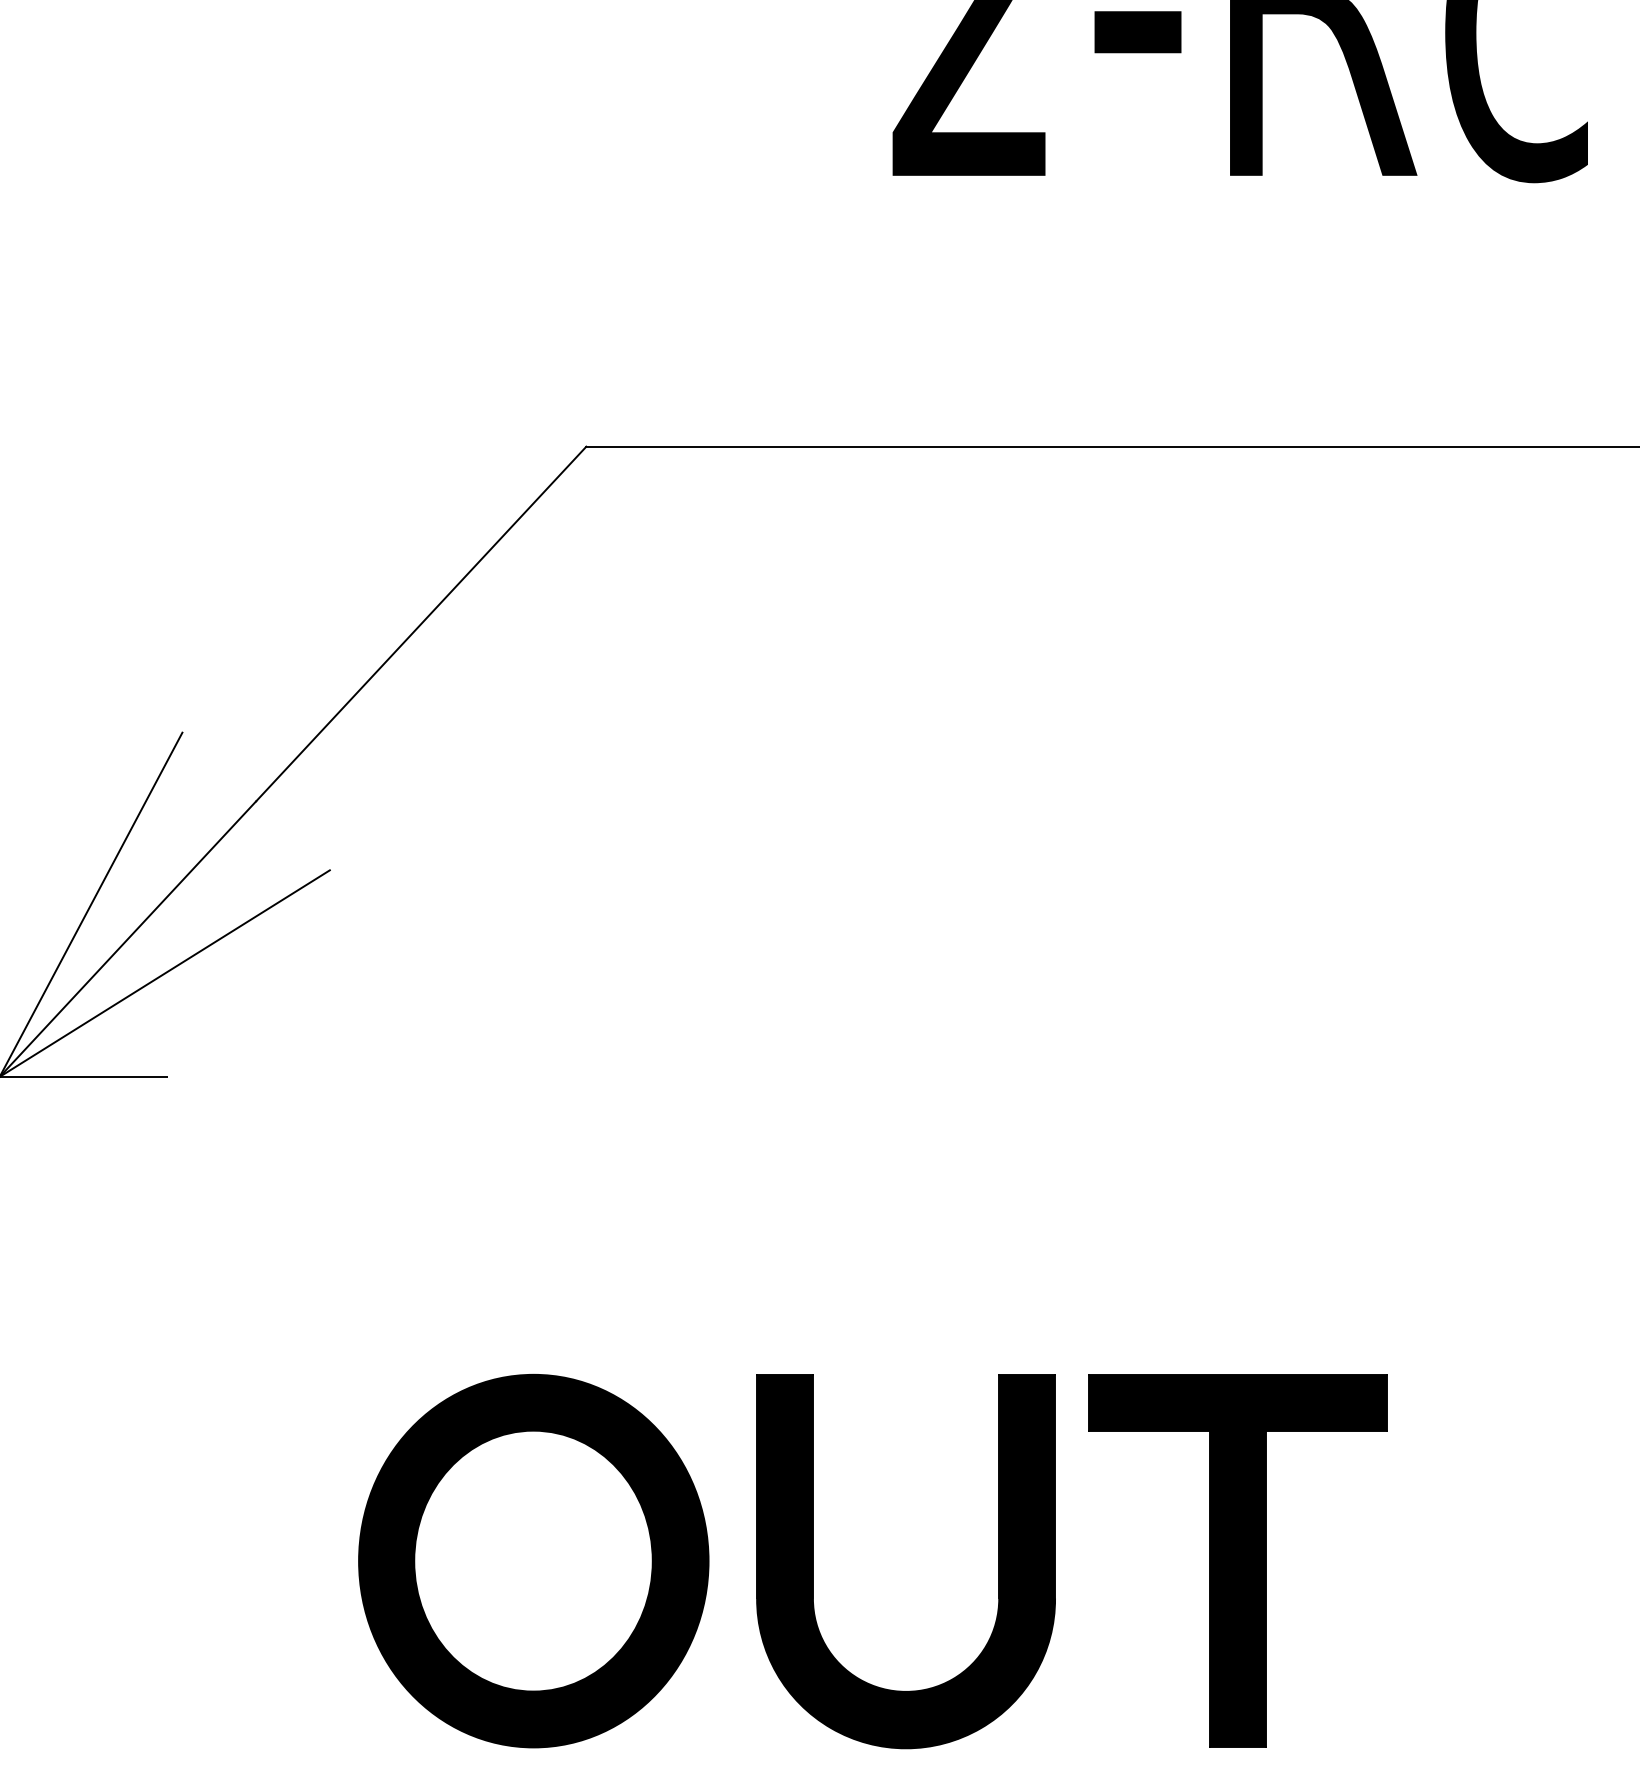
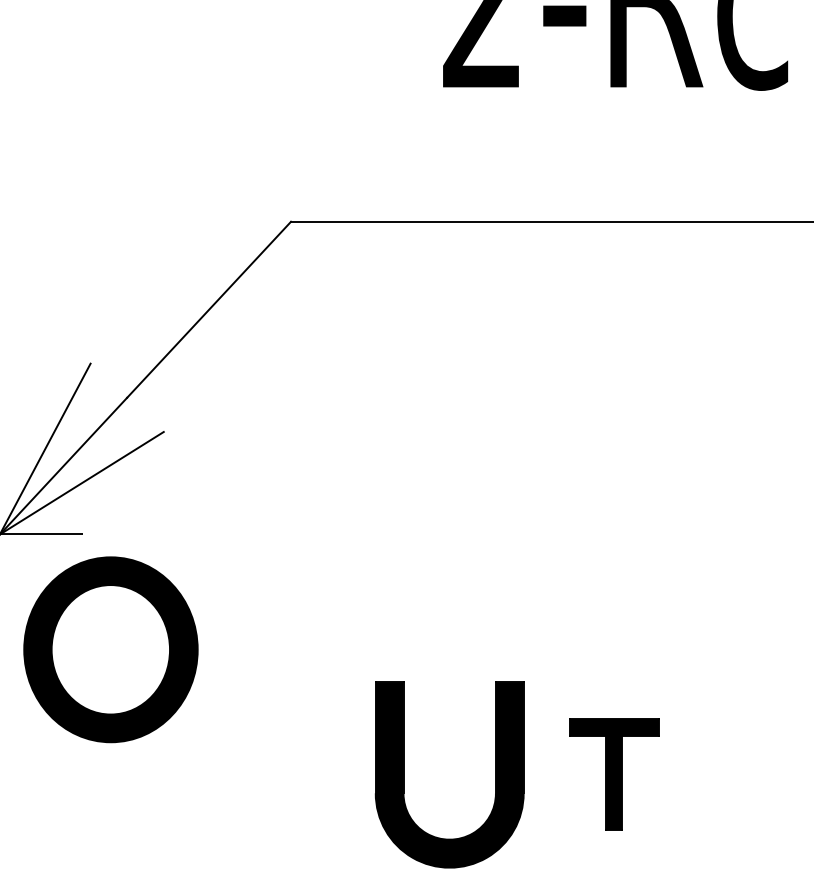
part: (532, 1560) -> (110, 649), moved
part: (1236, 1560) -> (613, 774), size x0.6

